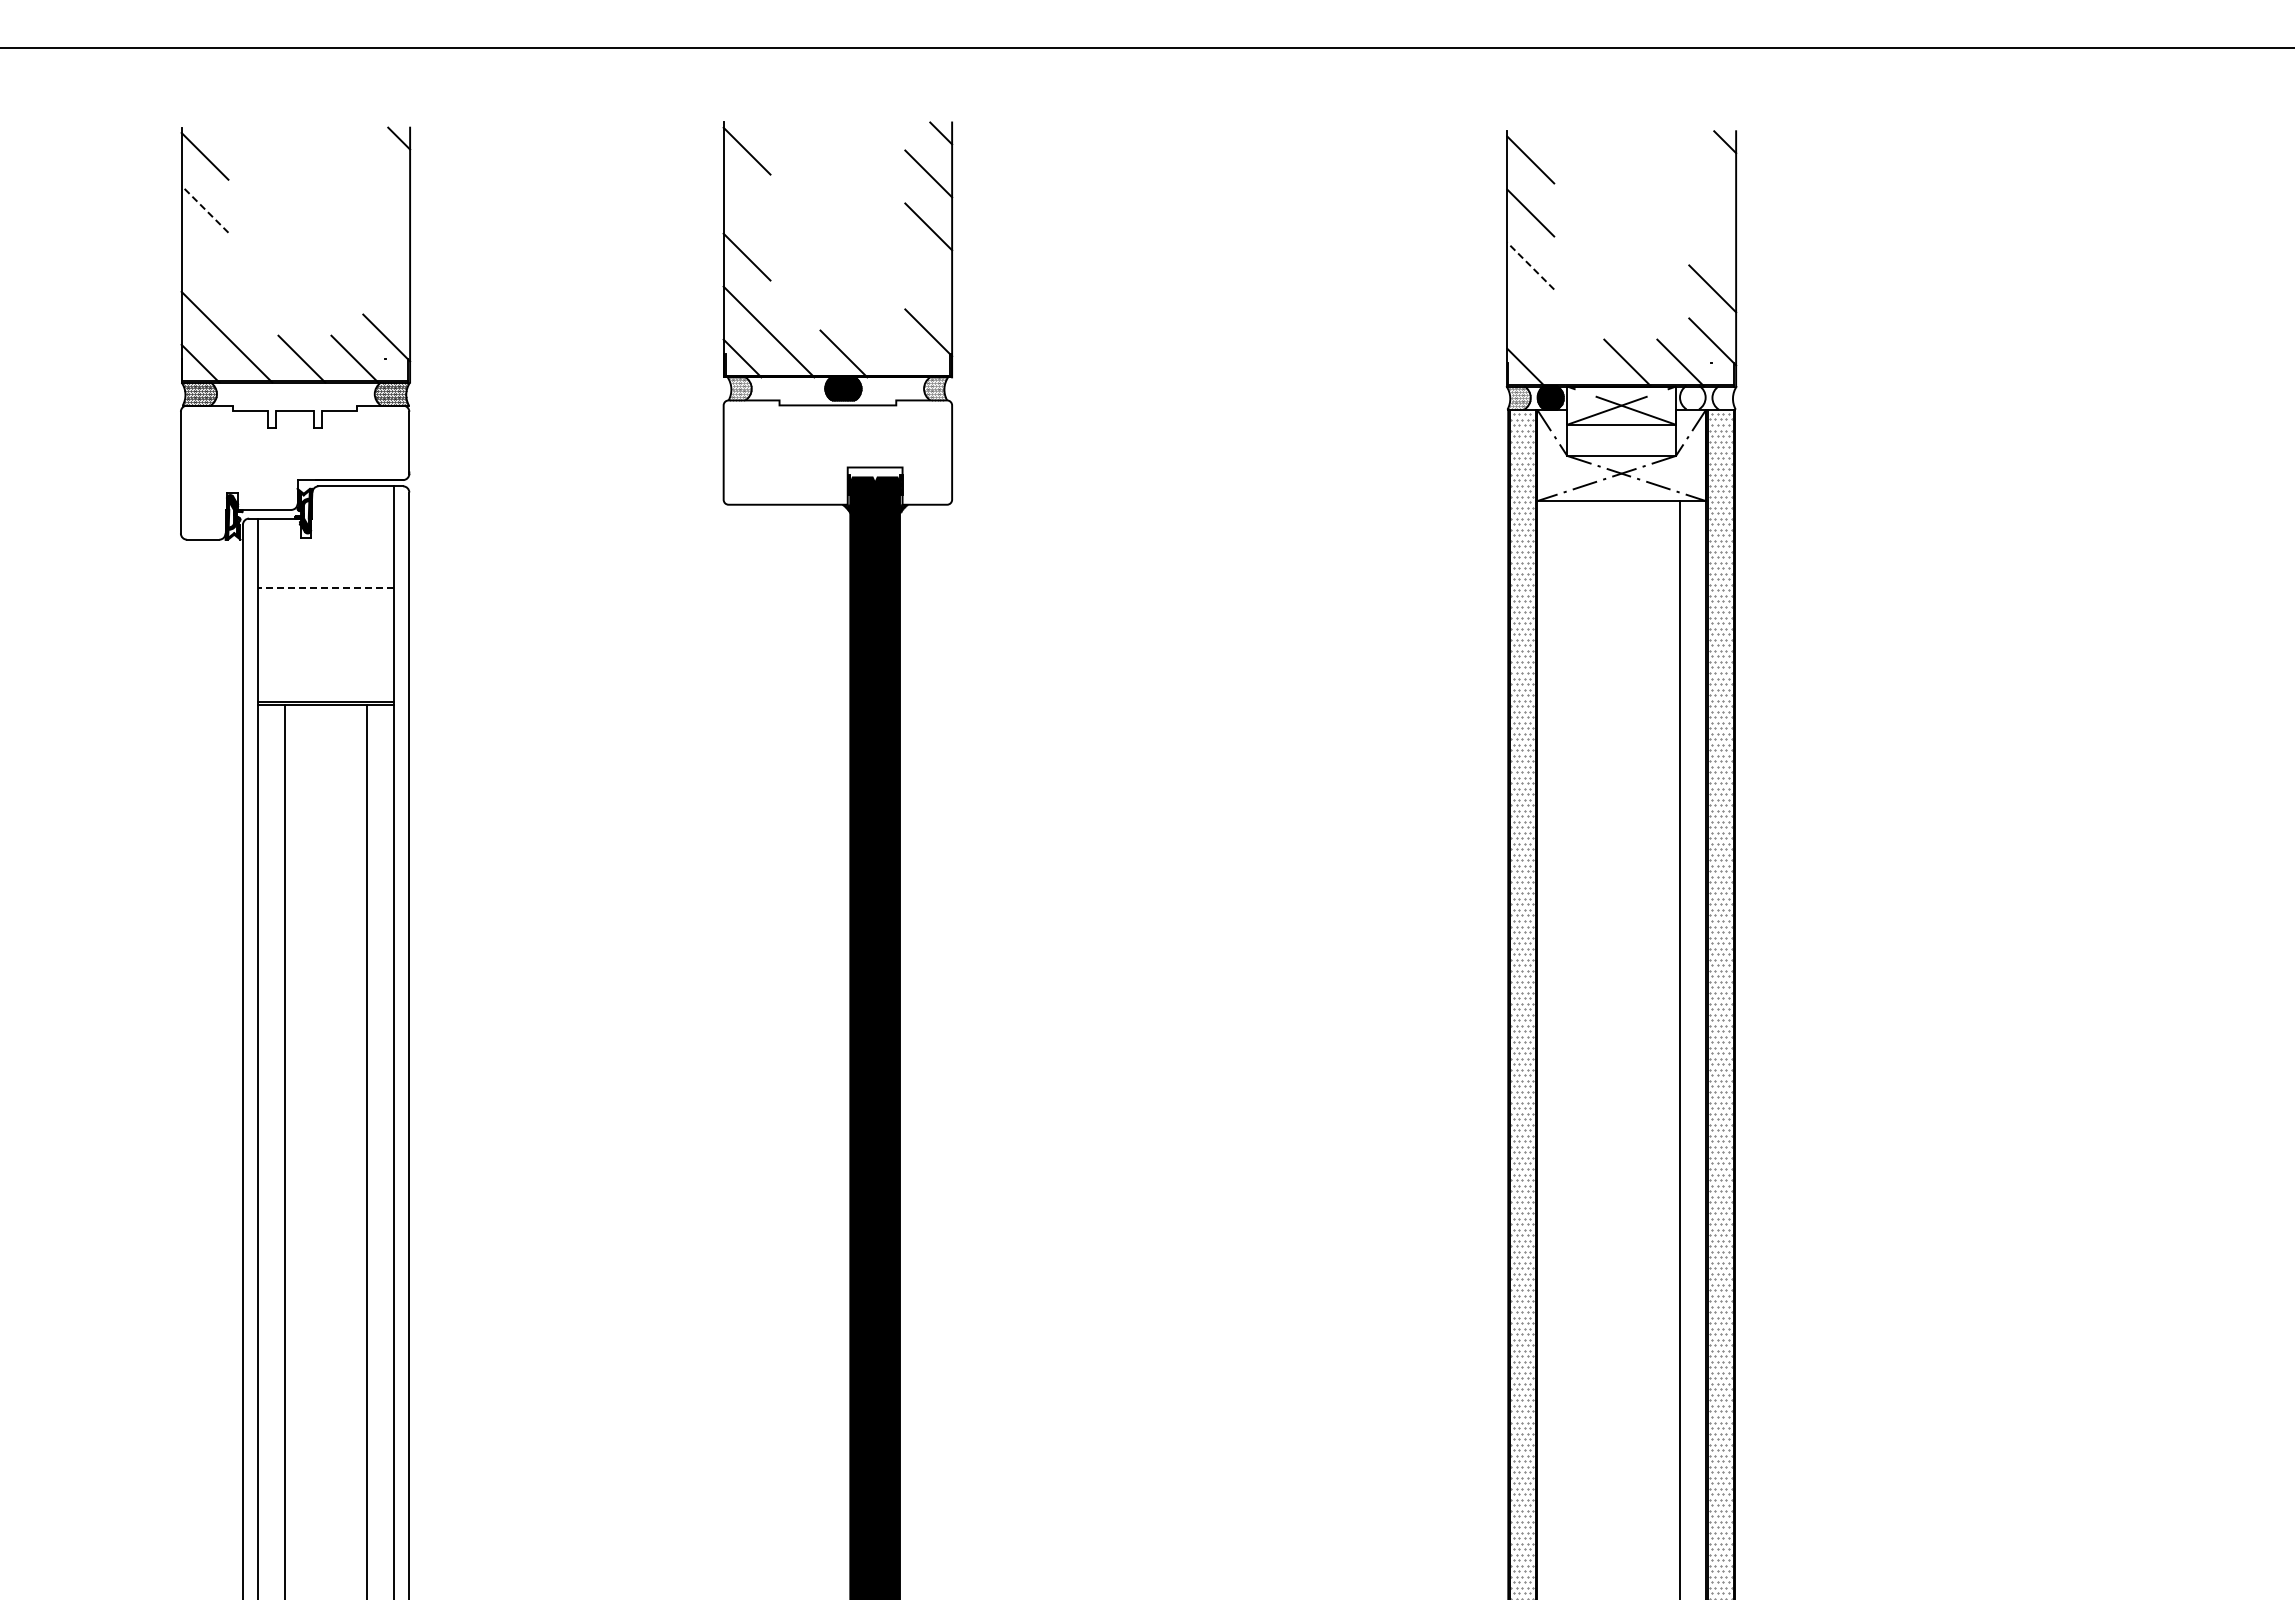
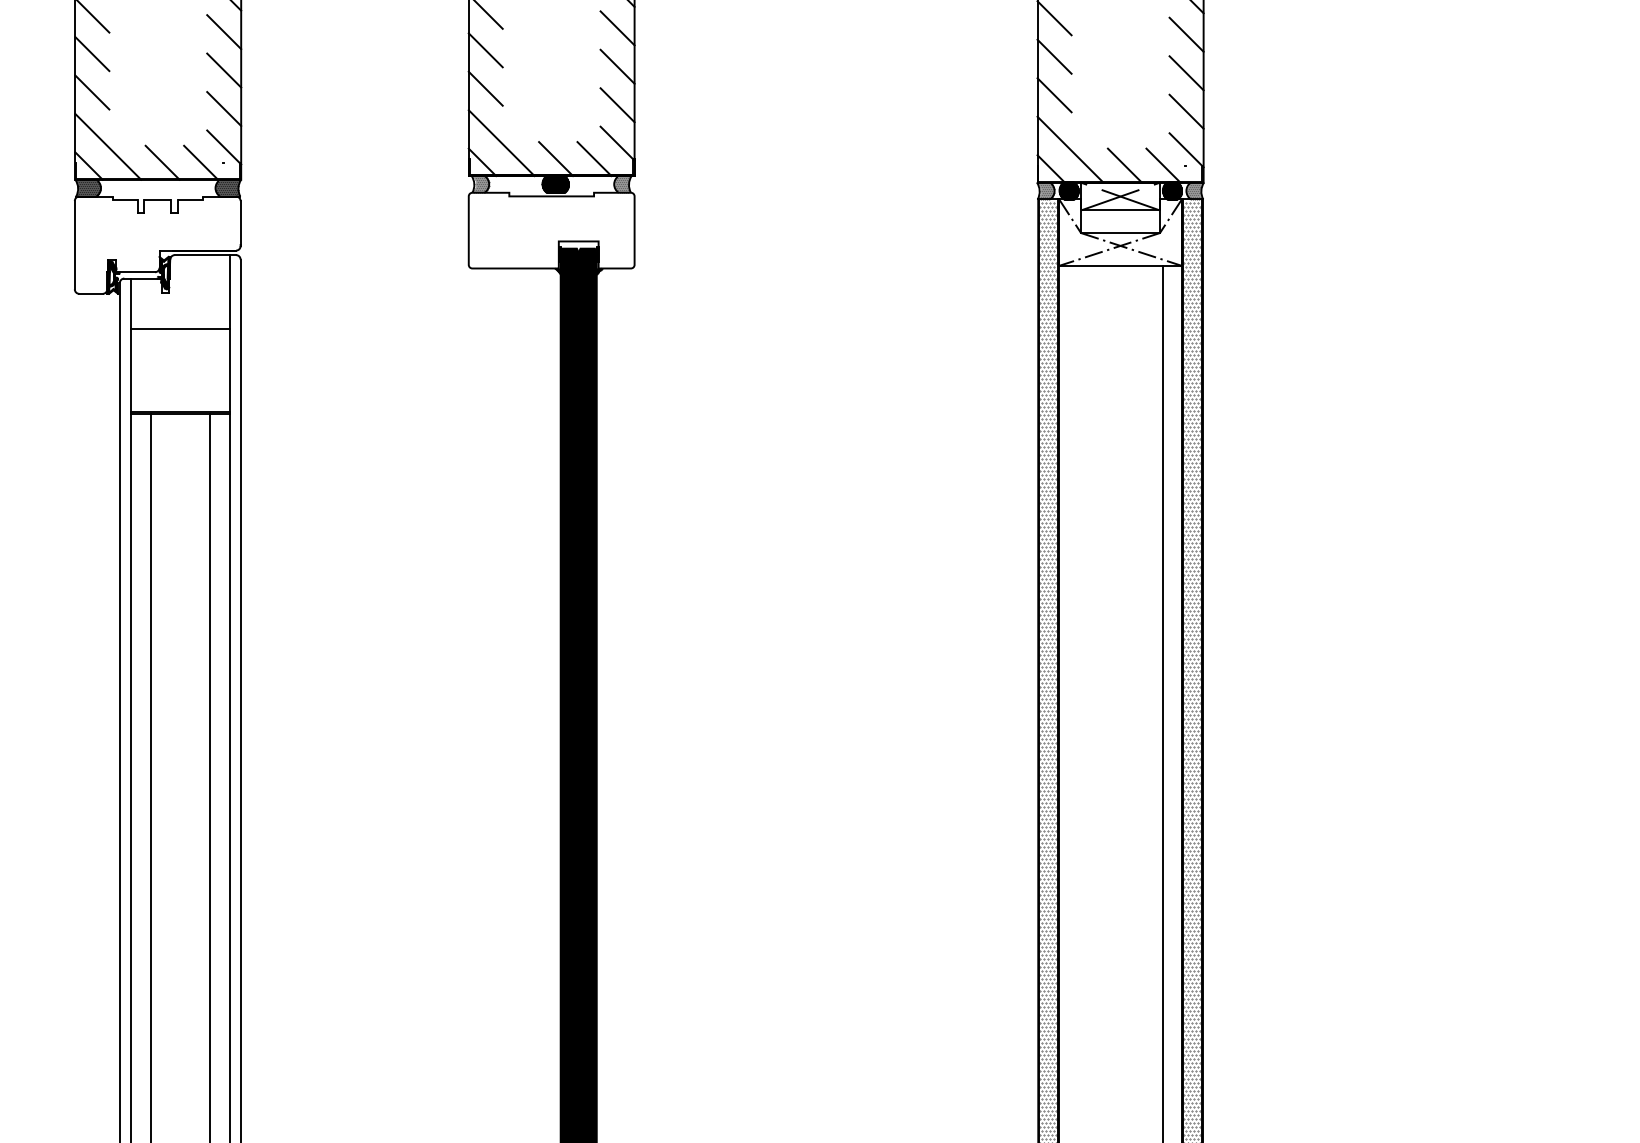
line: (386, 178) -> (224, 31), added
line: (1712, 182) -> (1186, 34), added
line: (746, 203) -> (485, 49), added
line: (204, 208) -> (91, 53), dashed -> solid
line: (386, 231) -> (224, 70), added
line: (1712, 235) -> (1186, 73), added
line: (204, 261) -> (91, 91), added
line: (1530, 265) -> (1054, 94), dashed -> solid
line: (928, 279) -> (617, 105), added
line: (386, 284) -> (224, 108), added
line: (1552, 340) -> (1070, 149), added
line: (896, 353) -> (594, 158), added
hatch: (1692, 397) -> (1171, 190), added
hatch: (1722, 397) -> (1193, 190), added
line: (325, 588) -> (179, 329), dashed -> solid

